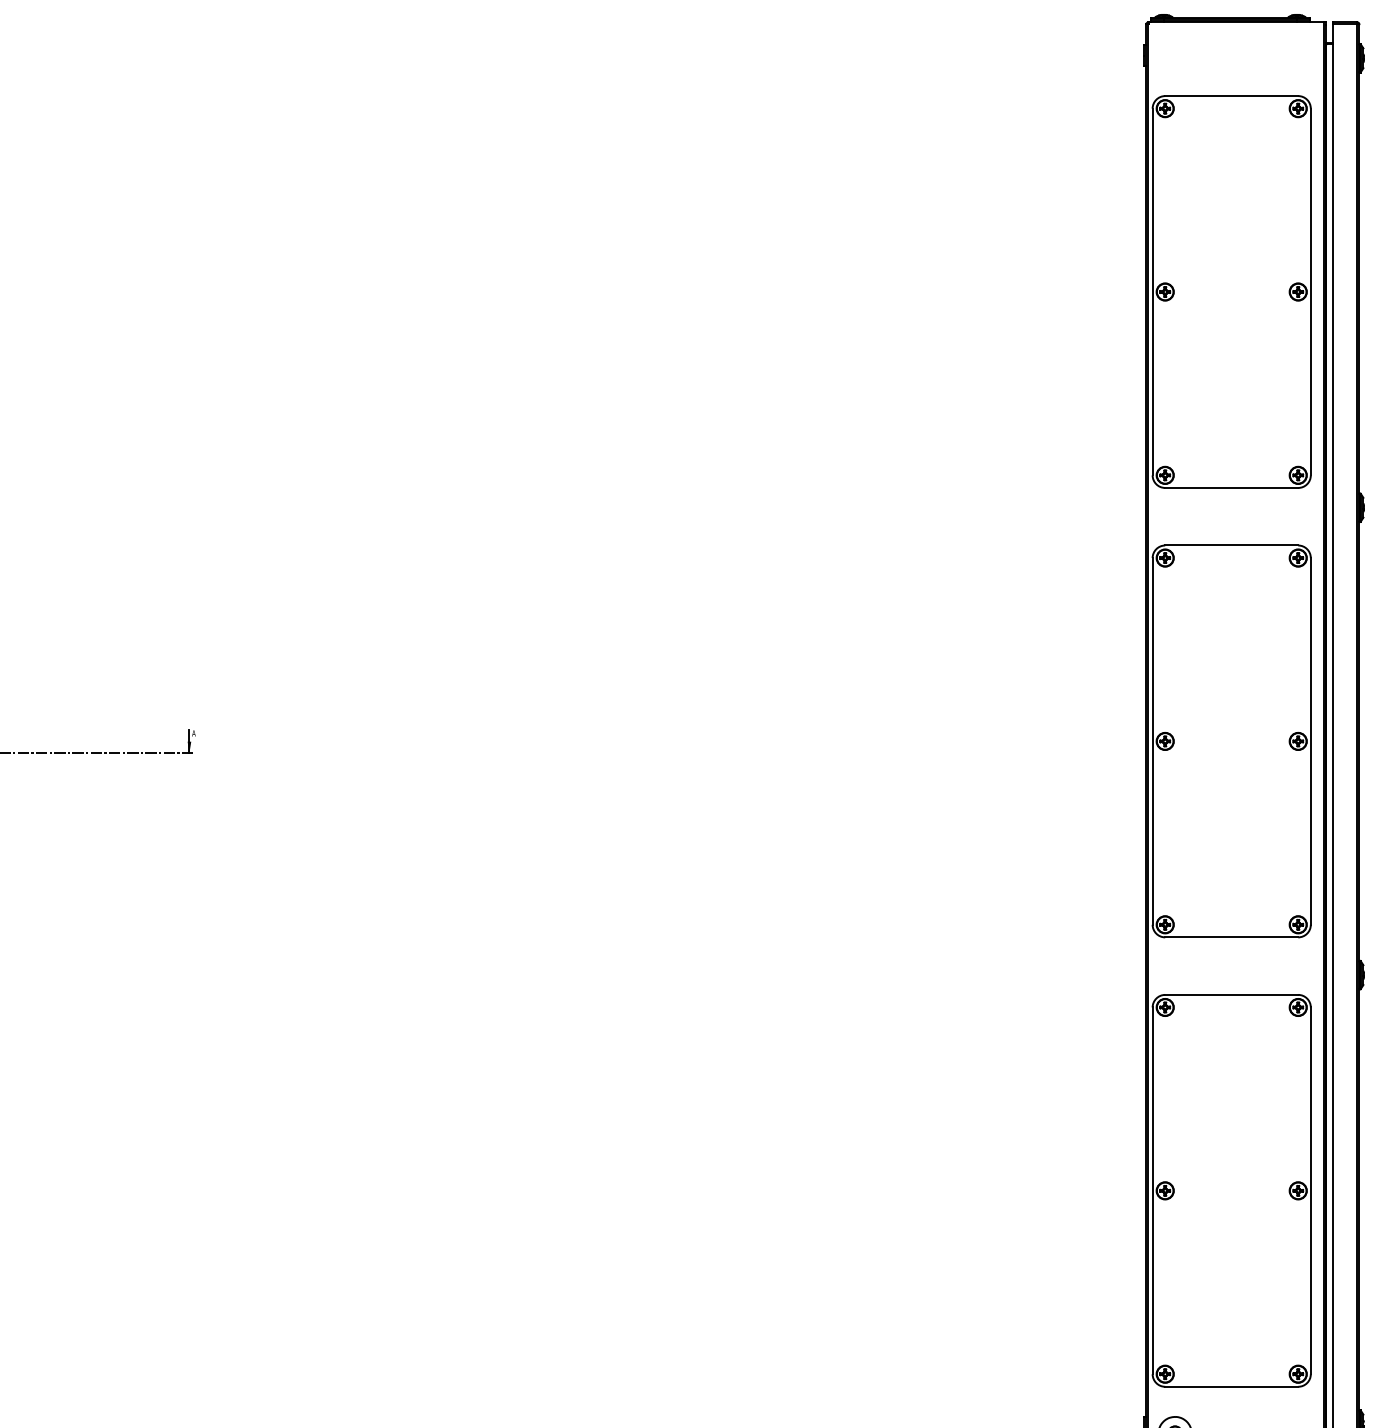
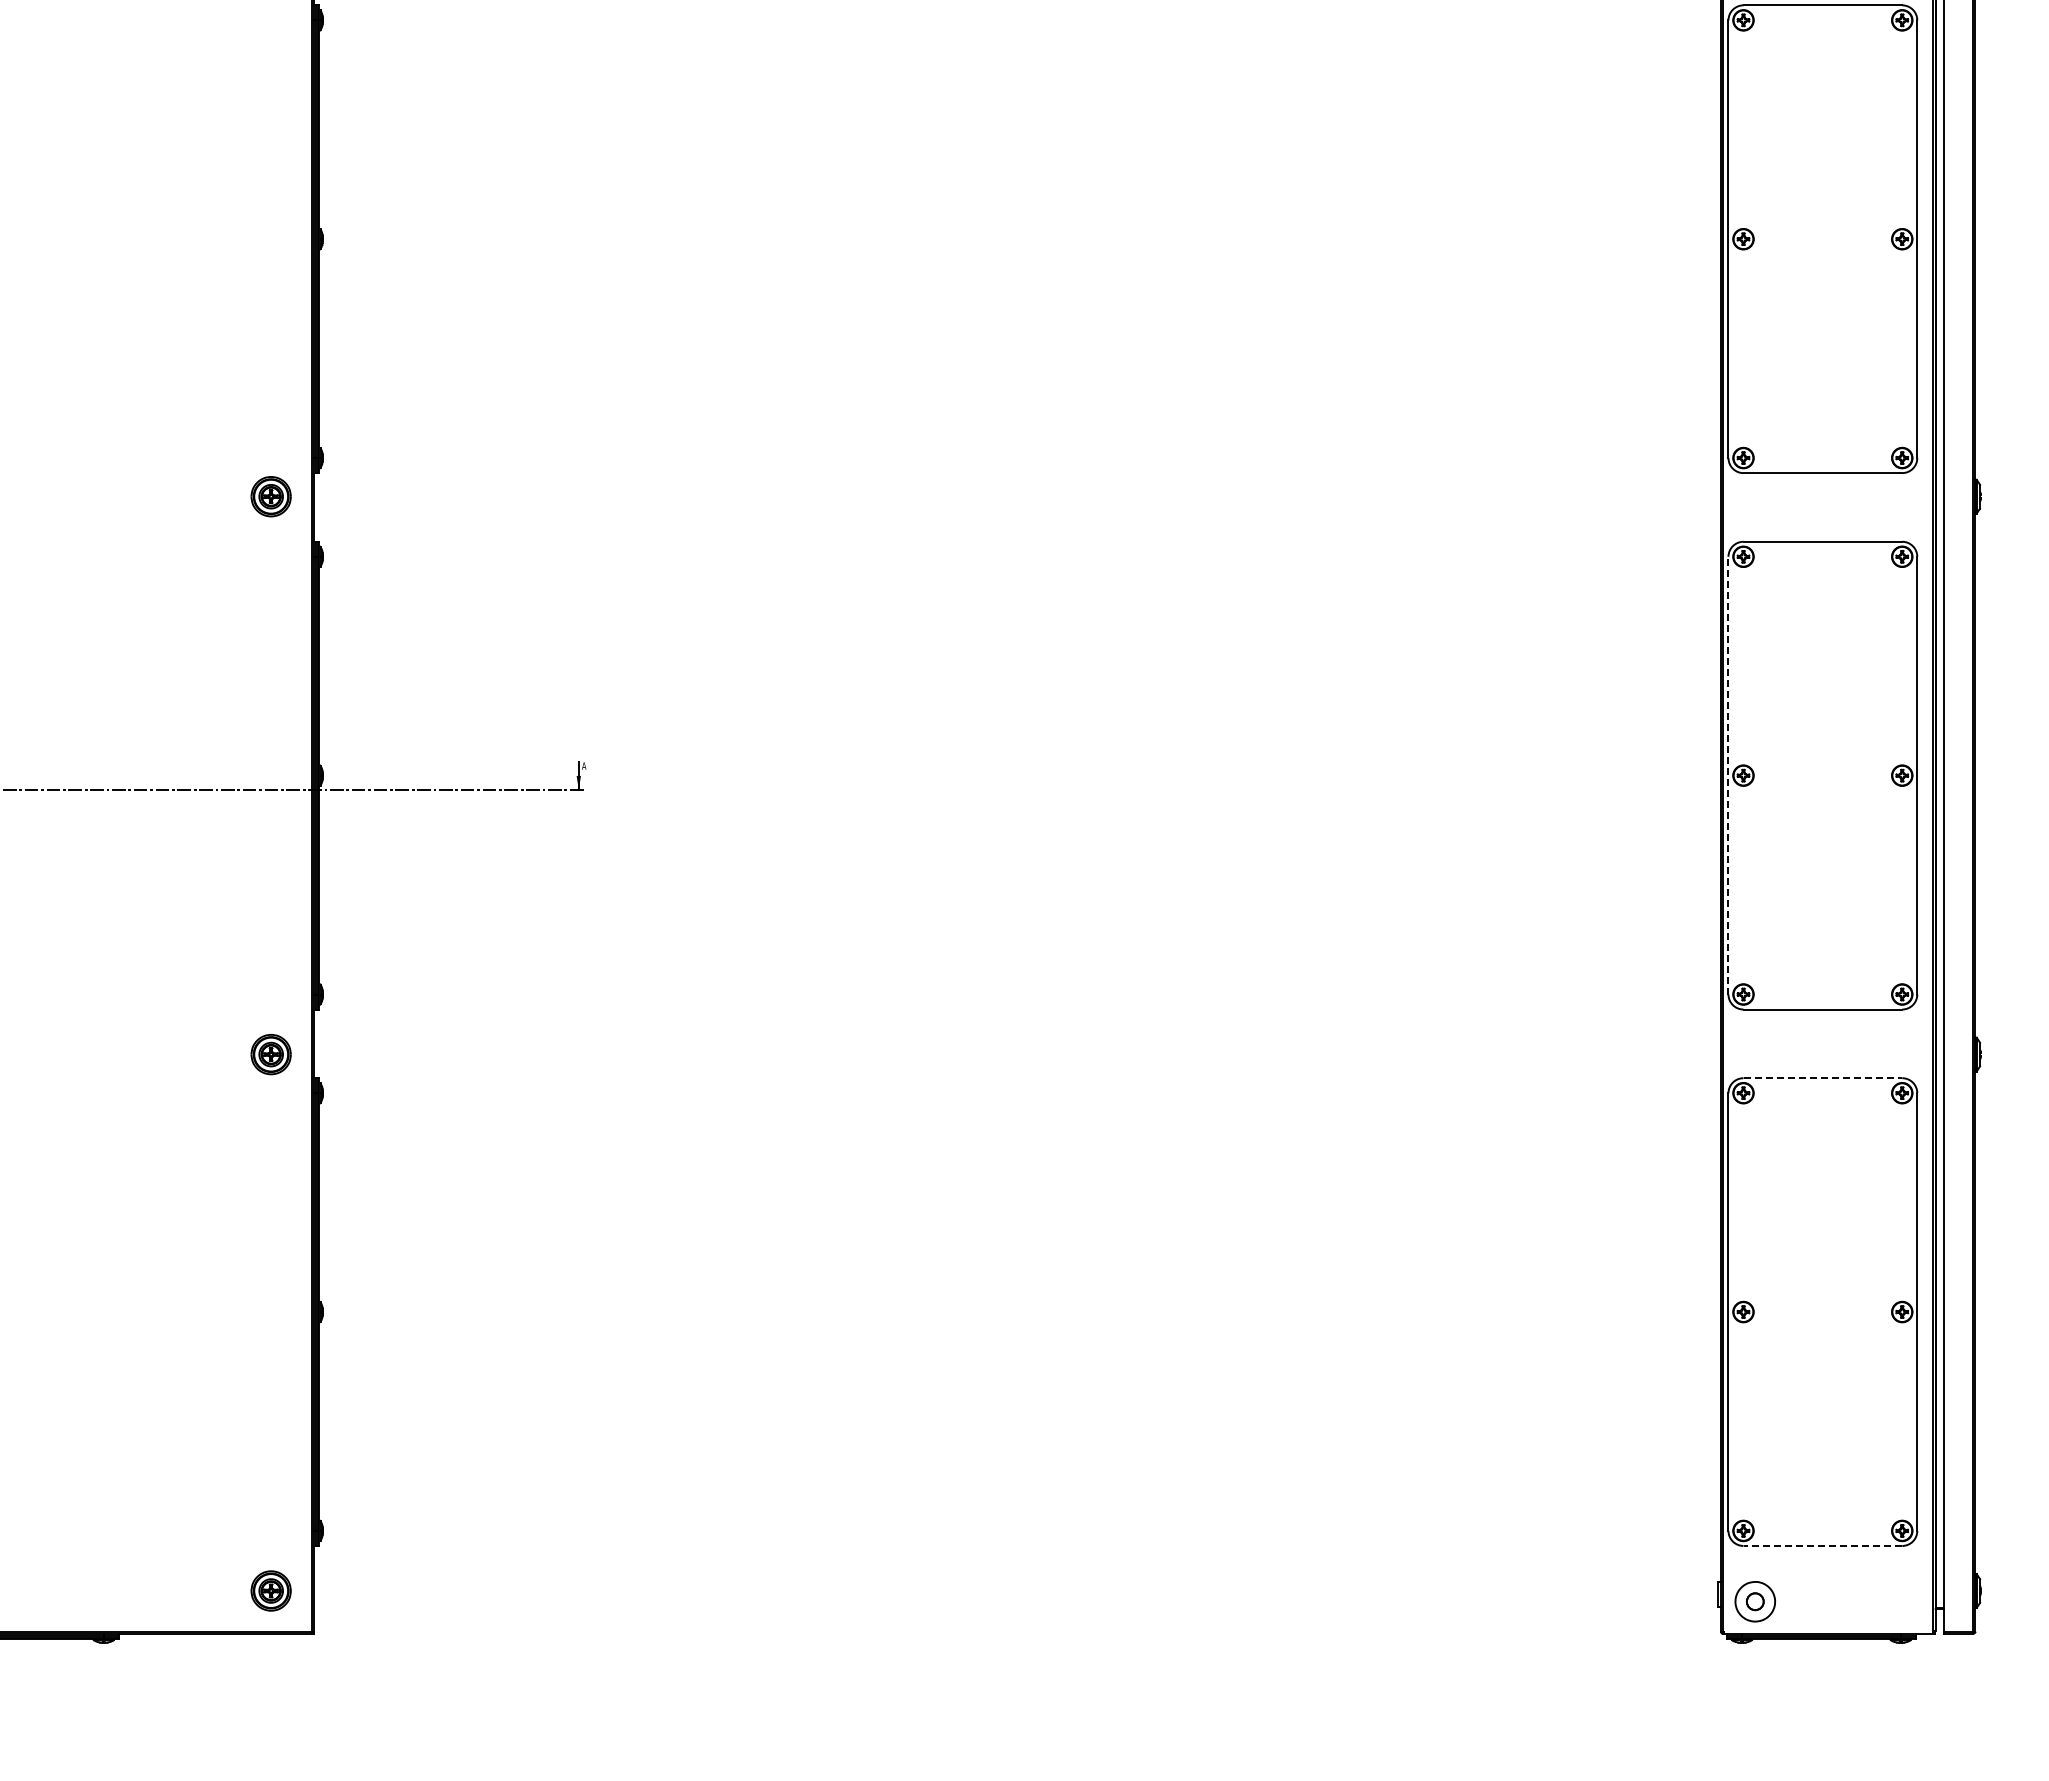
line: (1152, 741) -> (1728, 775), solid -> dashed
line: (1232, 995) -> (1823, 1078), solid -> dashed
line: (1231, 1386) -> (1822, 1545), solid -> dashed

